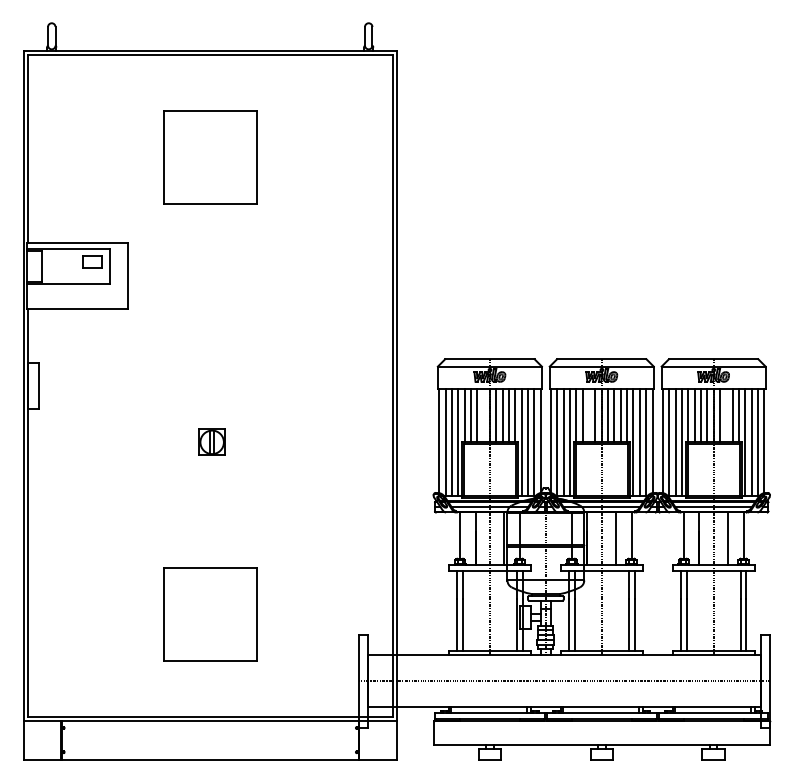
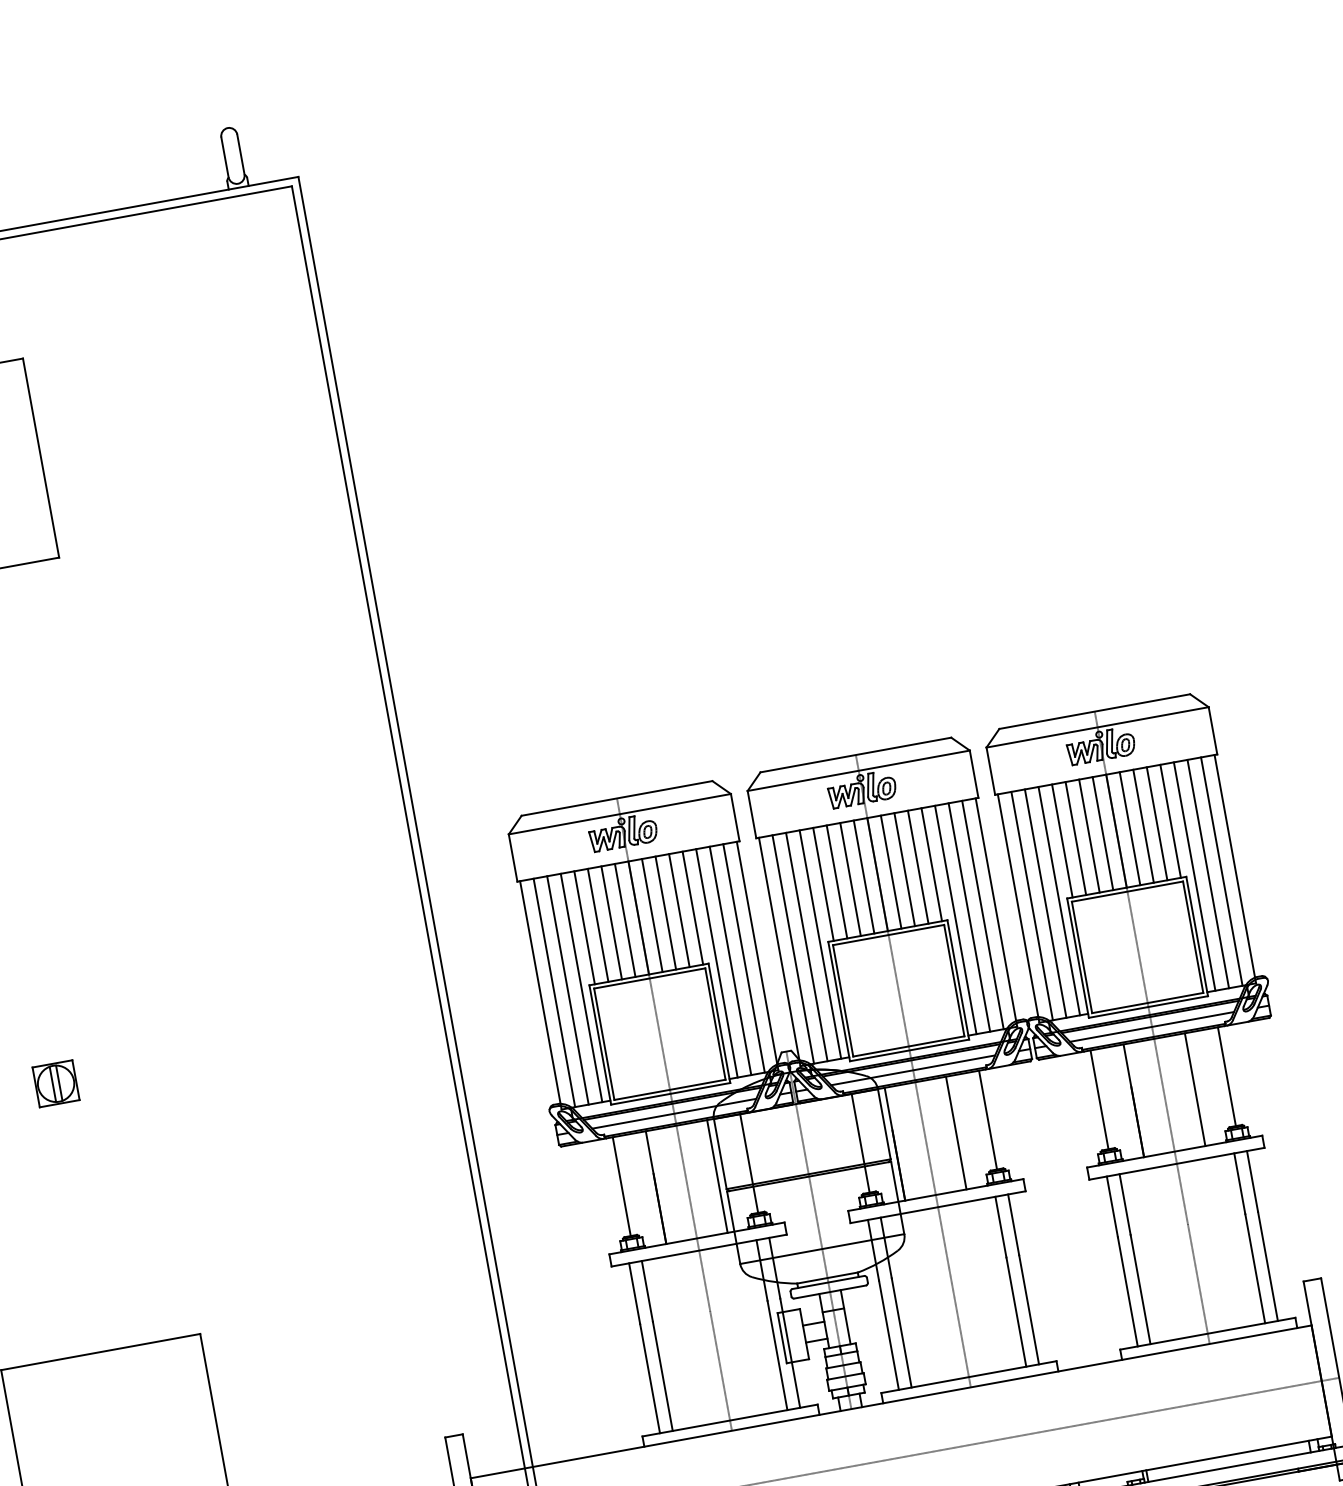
line: (483, 414) -> (624, 918), added
line: (589, 414) -> (851, 877), added
line: (726, 414) -> (1143, 824), added
part: (211, 442) -> (54, 1084), size x0.71

